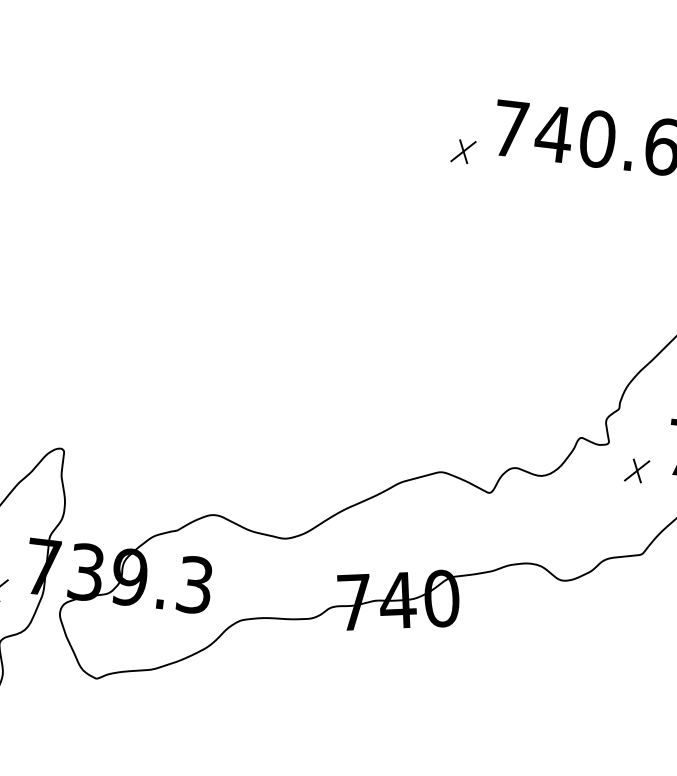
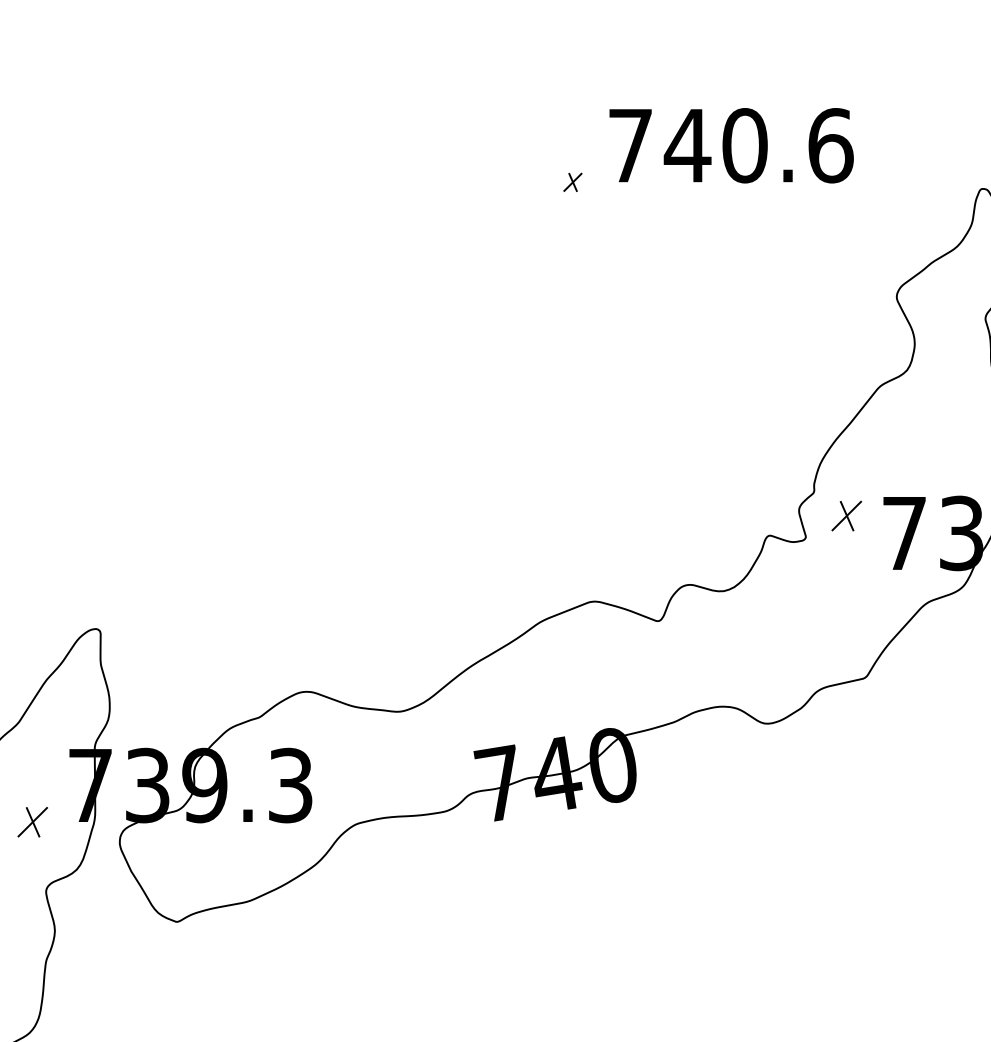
part: (463, 151) -> (572, 182), size x0.6
part: (636, 470) -> (846, 515), moved

